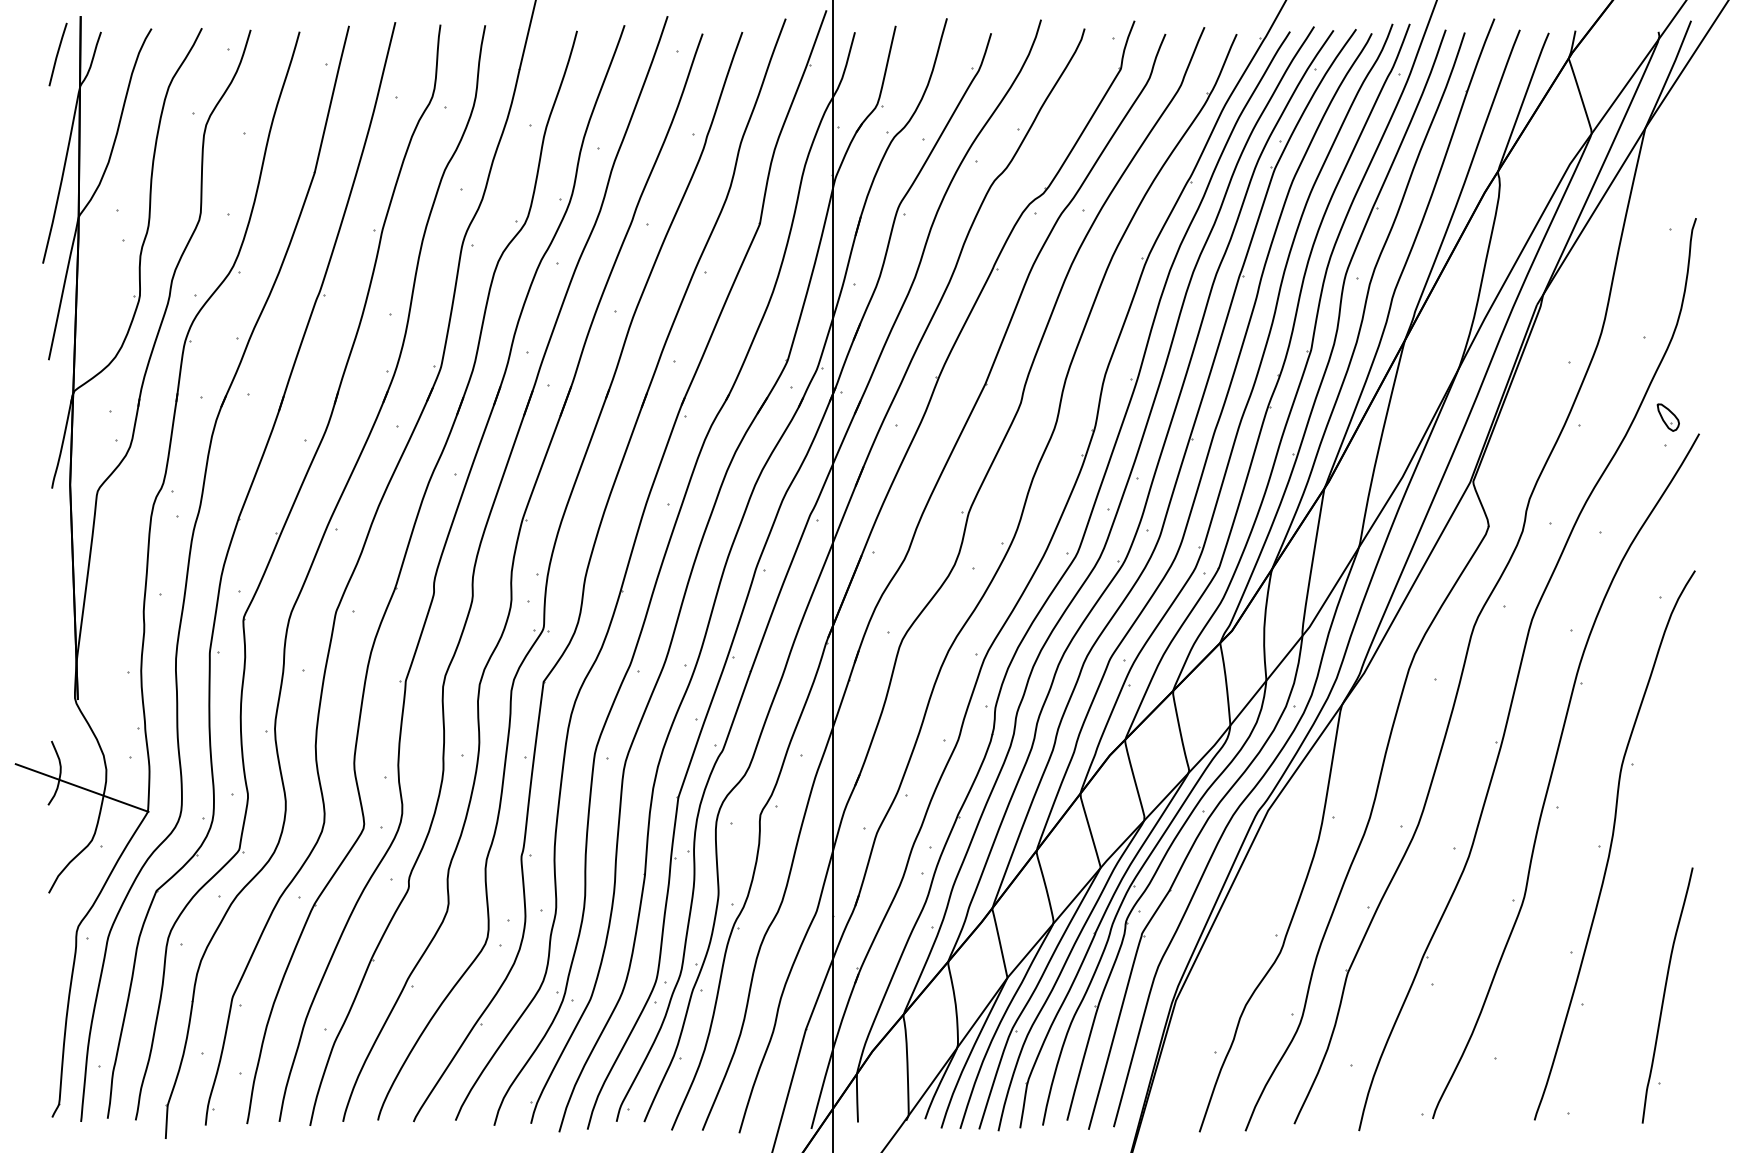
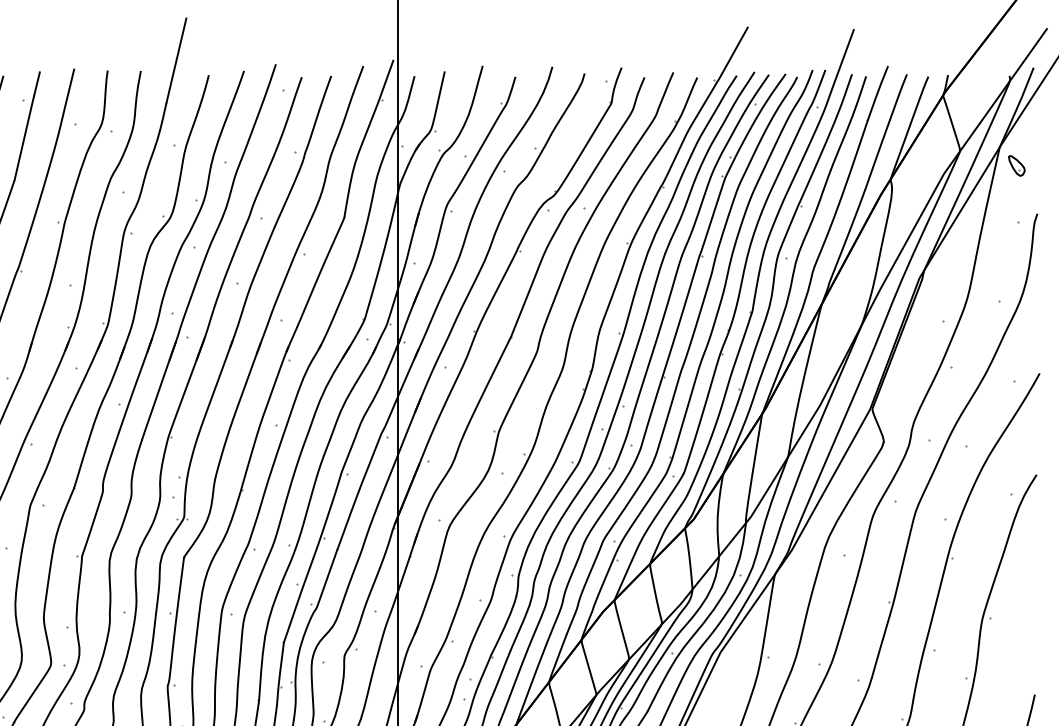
part: (1667, 417) -> (1016, 165), moved

